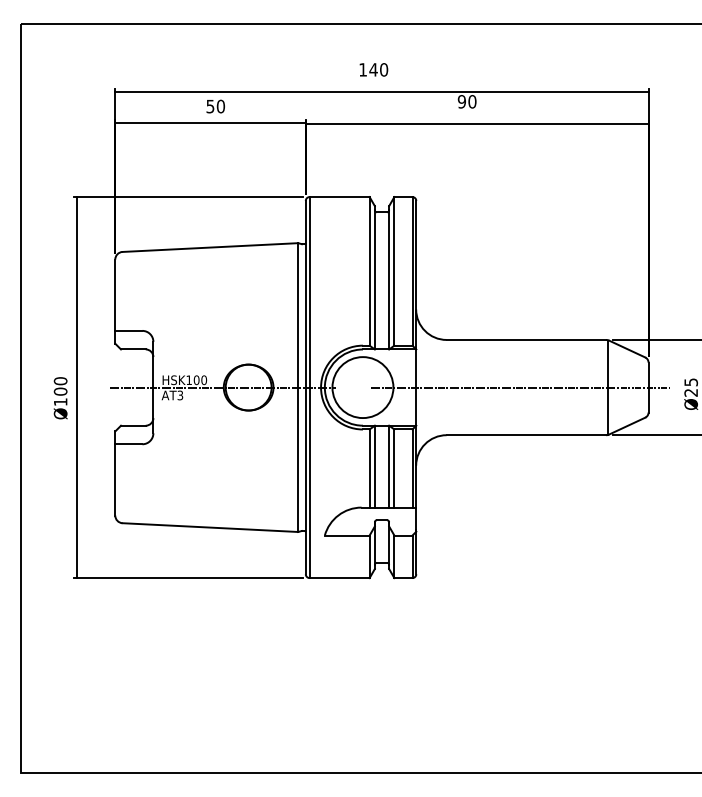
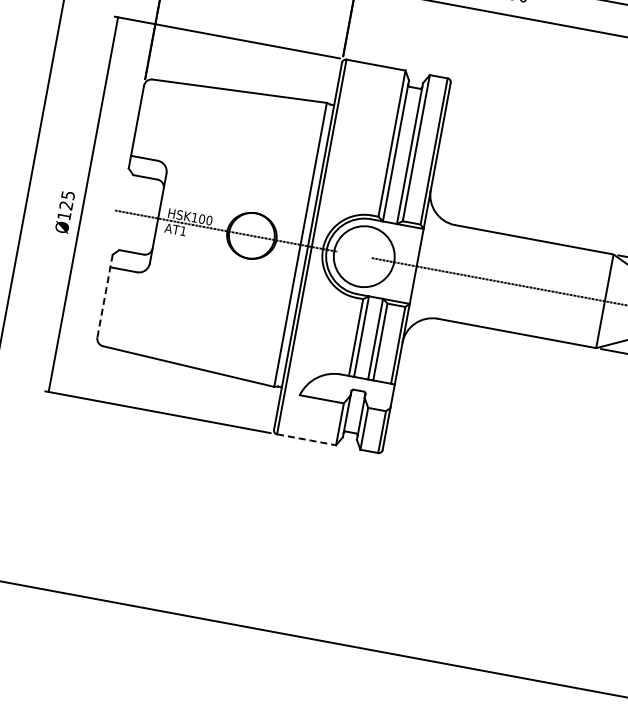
text: (60, 386) -> (67, 200), Ø100 -> Ø125
text: (180, 395) -> (183, 231), AT3 -> AT1
line: (115, 474) -> (105, 297), solid -> dashed
line: (340, 578) -> (307, 440), solid -> dashed

